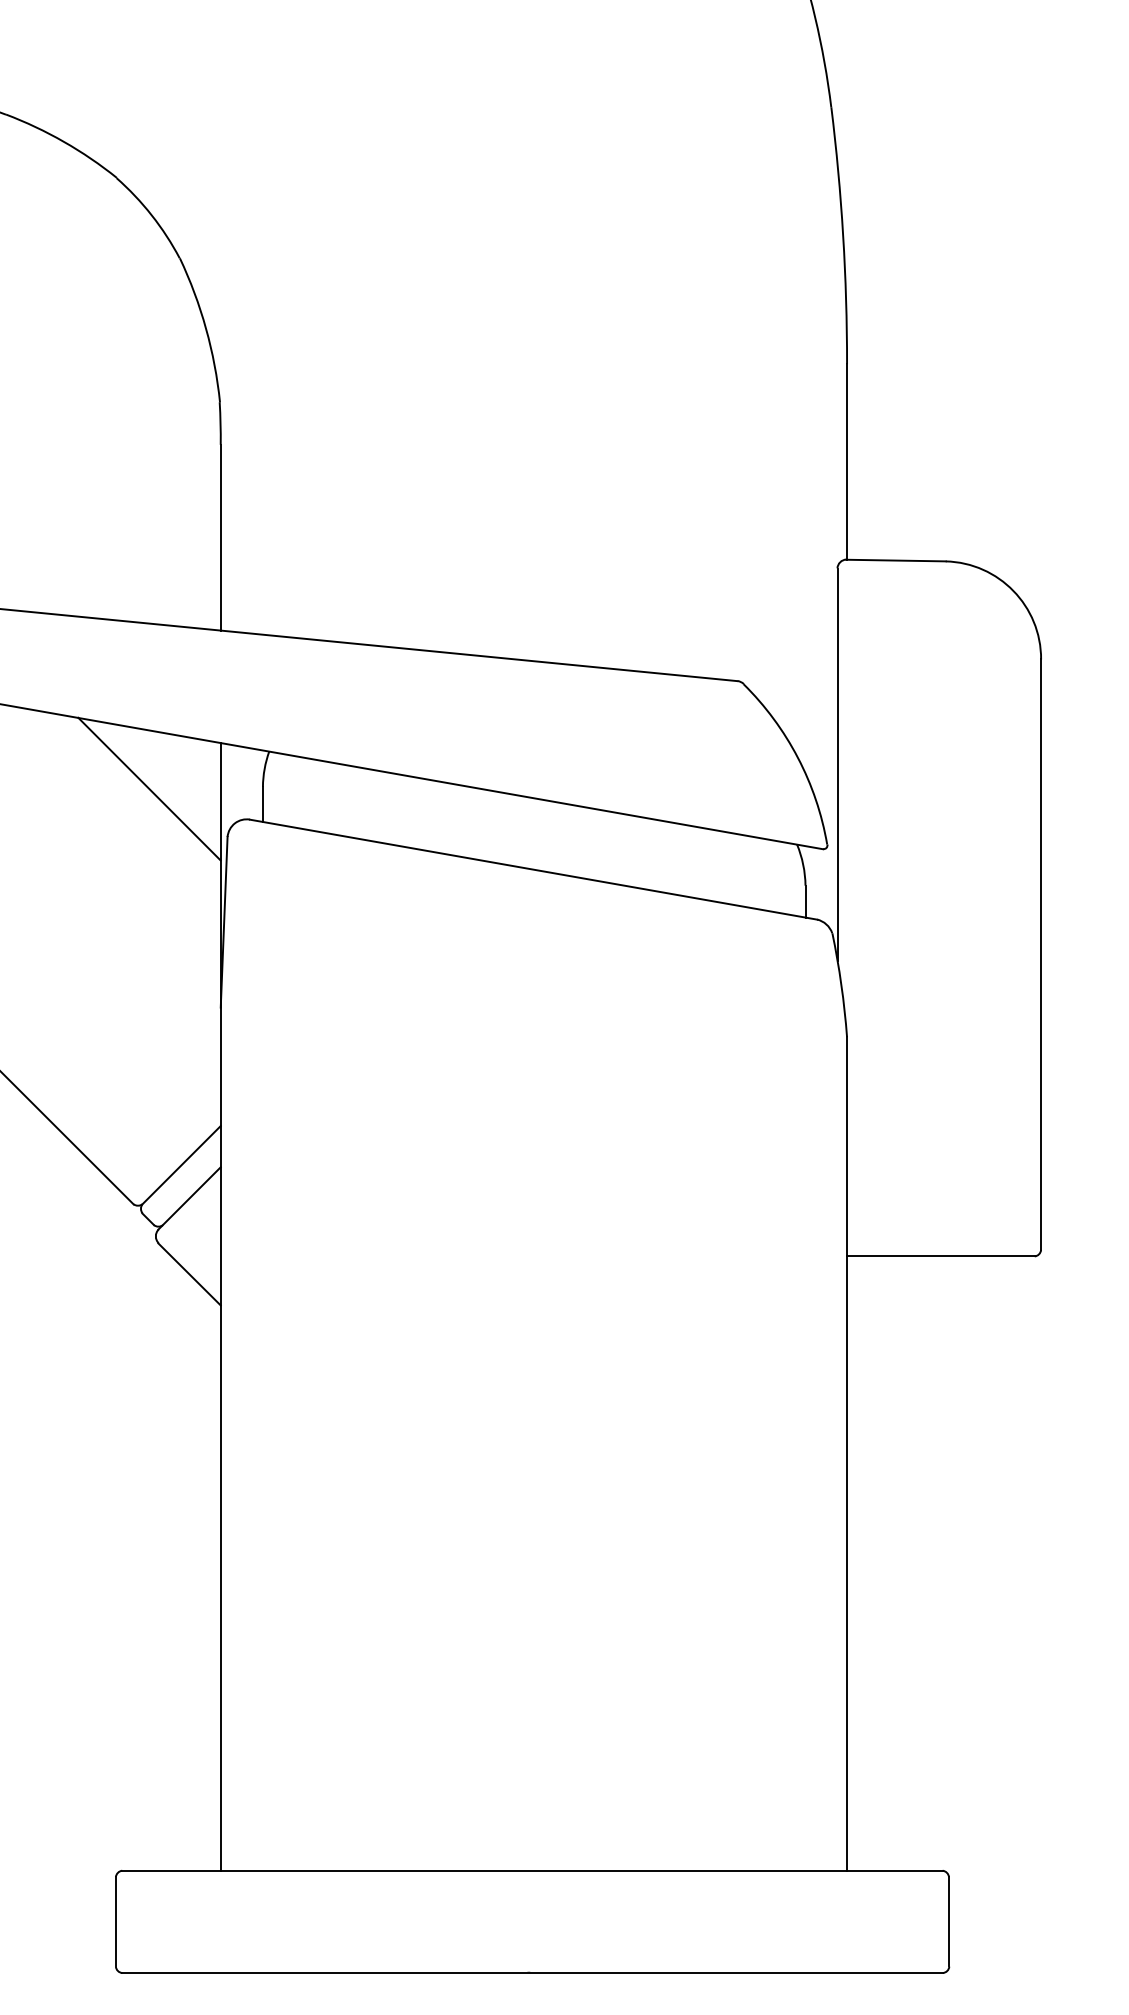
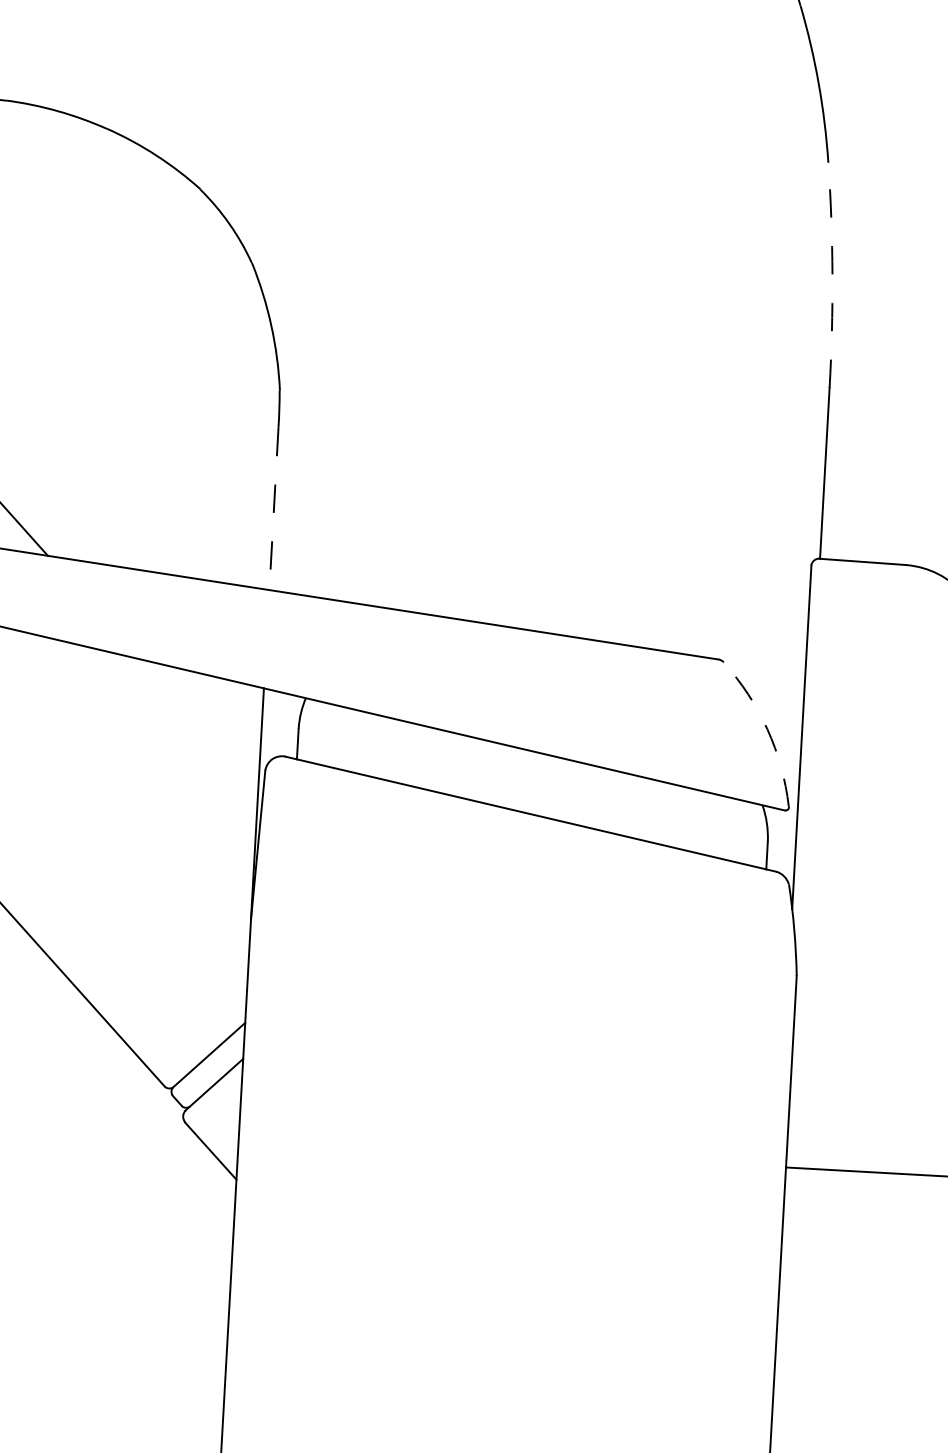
arc: (843, 235) -> (832, 275), solid -> dashed
line: (220, 537) -> (273, 508), solid -> dashed
arc: (797, 757) -> (767, 729), solid -> dashed
line: (149, 788) -> (199, 724), removed

